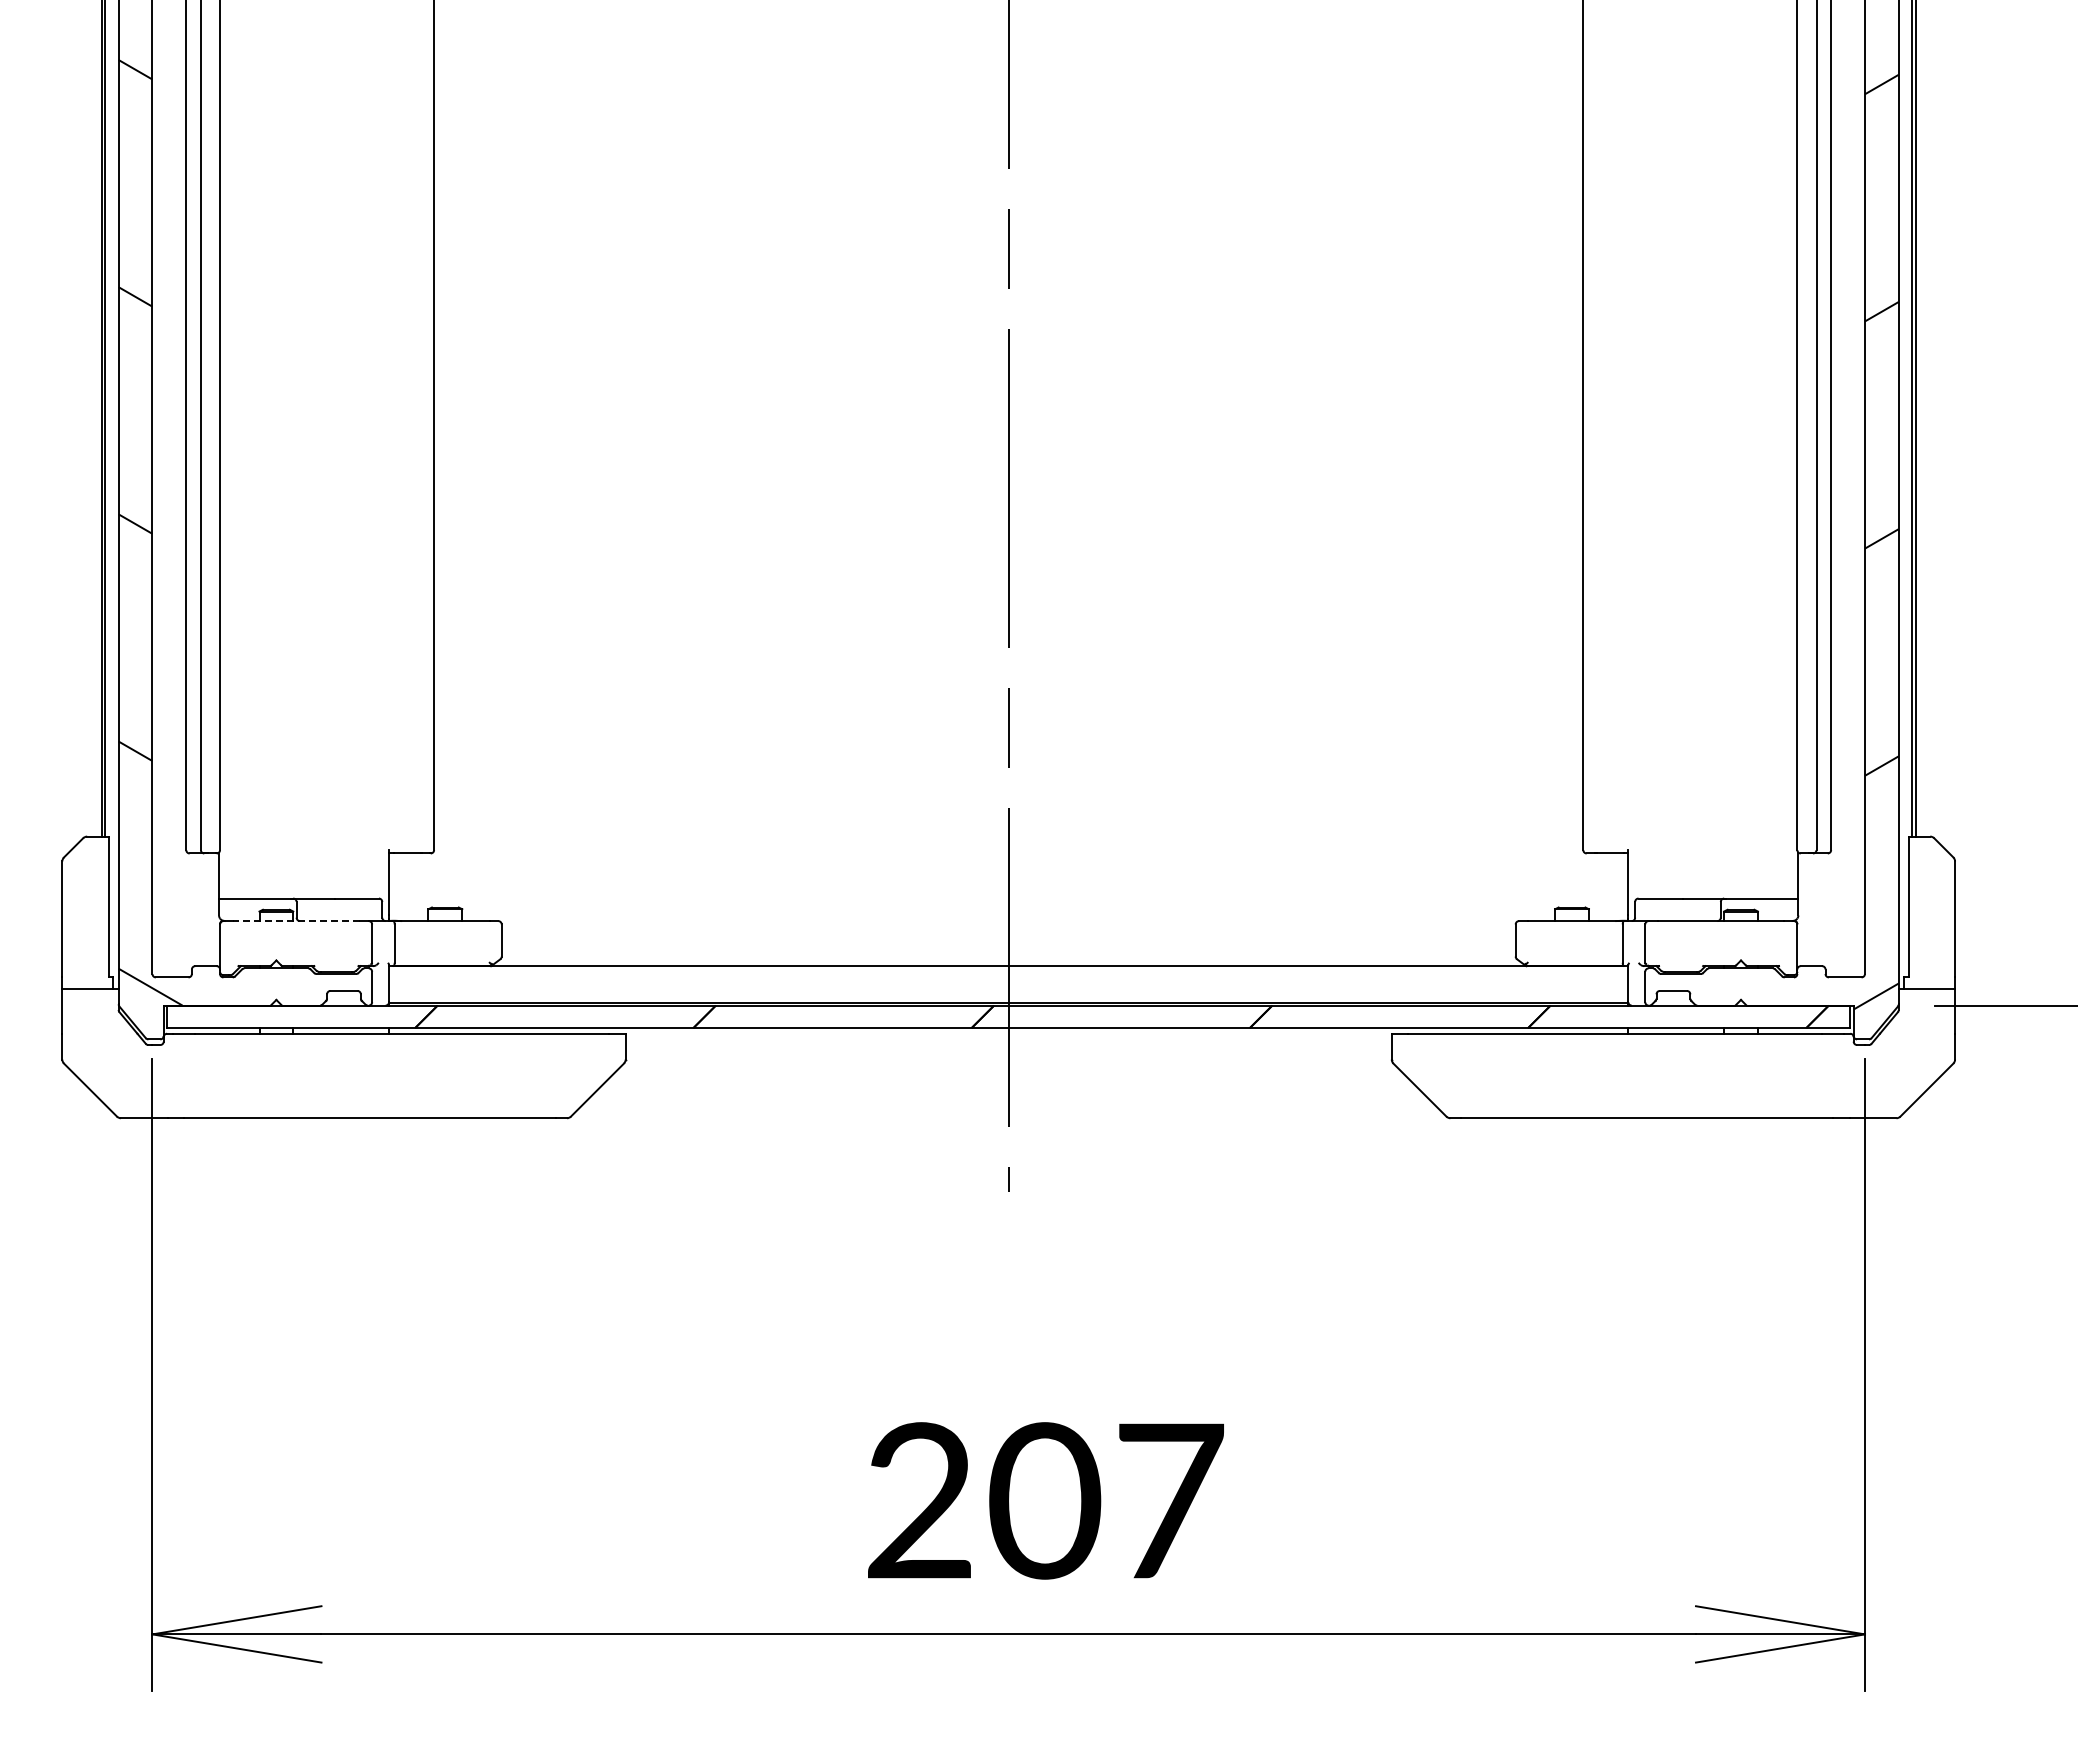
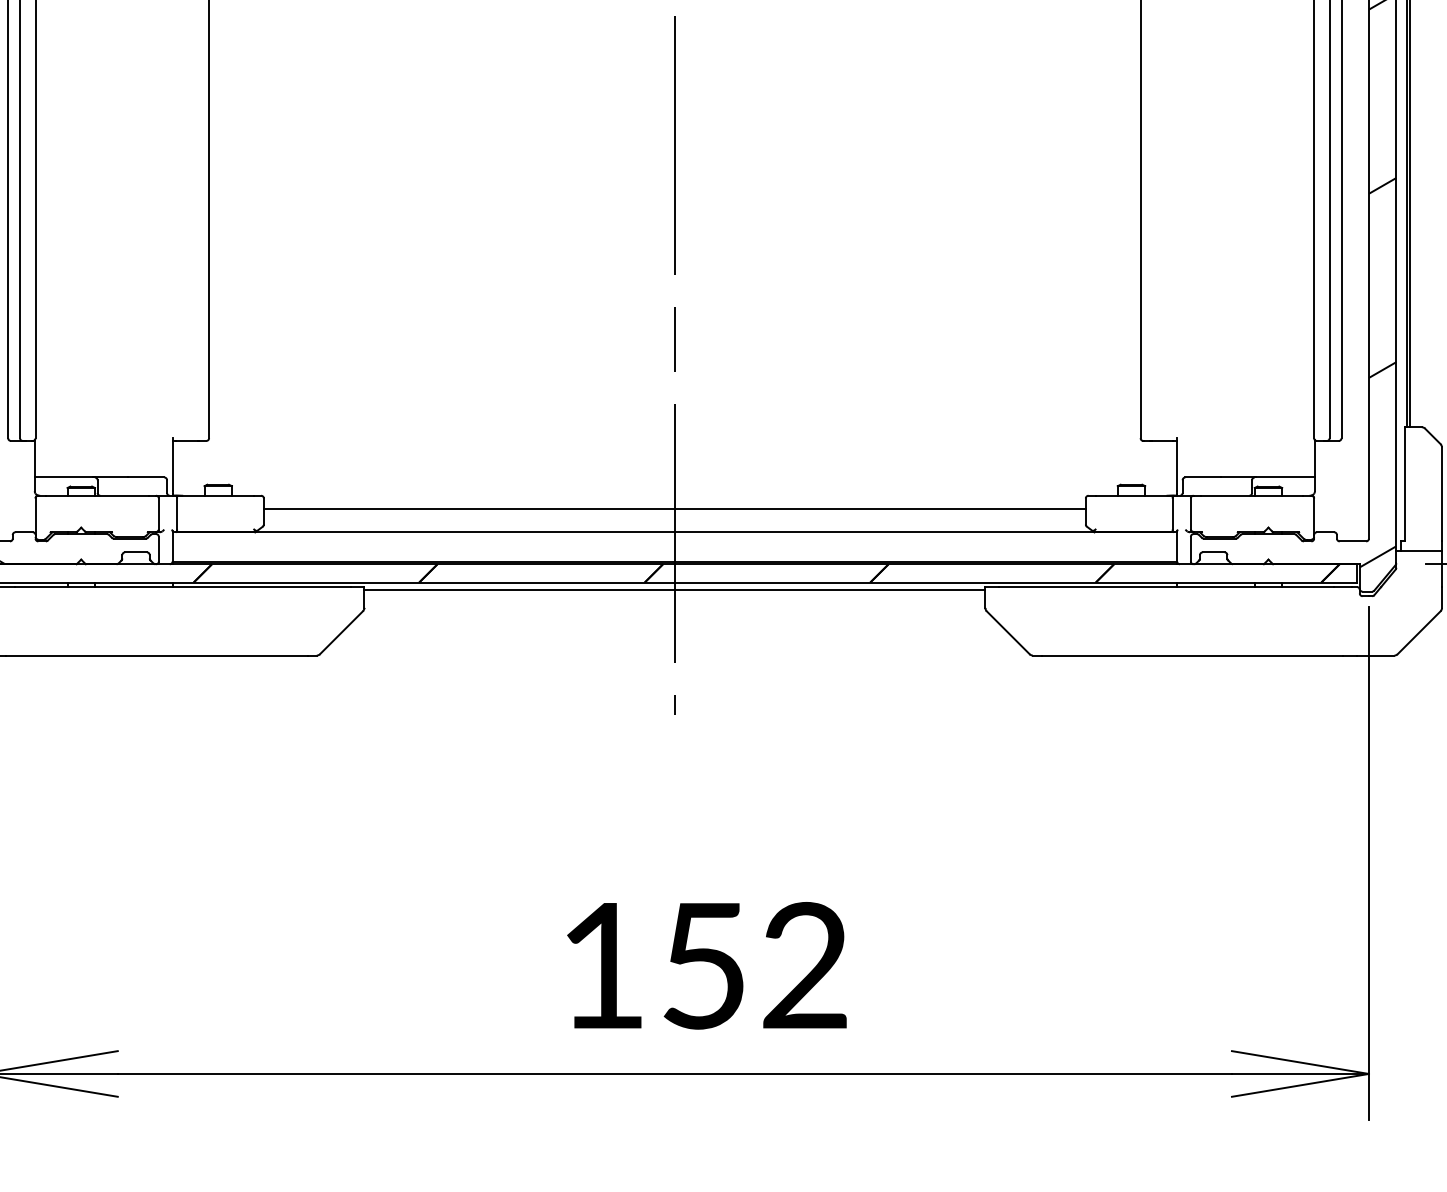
line: (295, 921) -> (96, 496), dashed -> solid
line: (1008, 937) -> (674, 509), added
line: (1008, 1037) -> (674, 590), added
text: (1045, 1500) -> (704, 965), 207 -> 152

